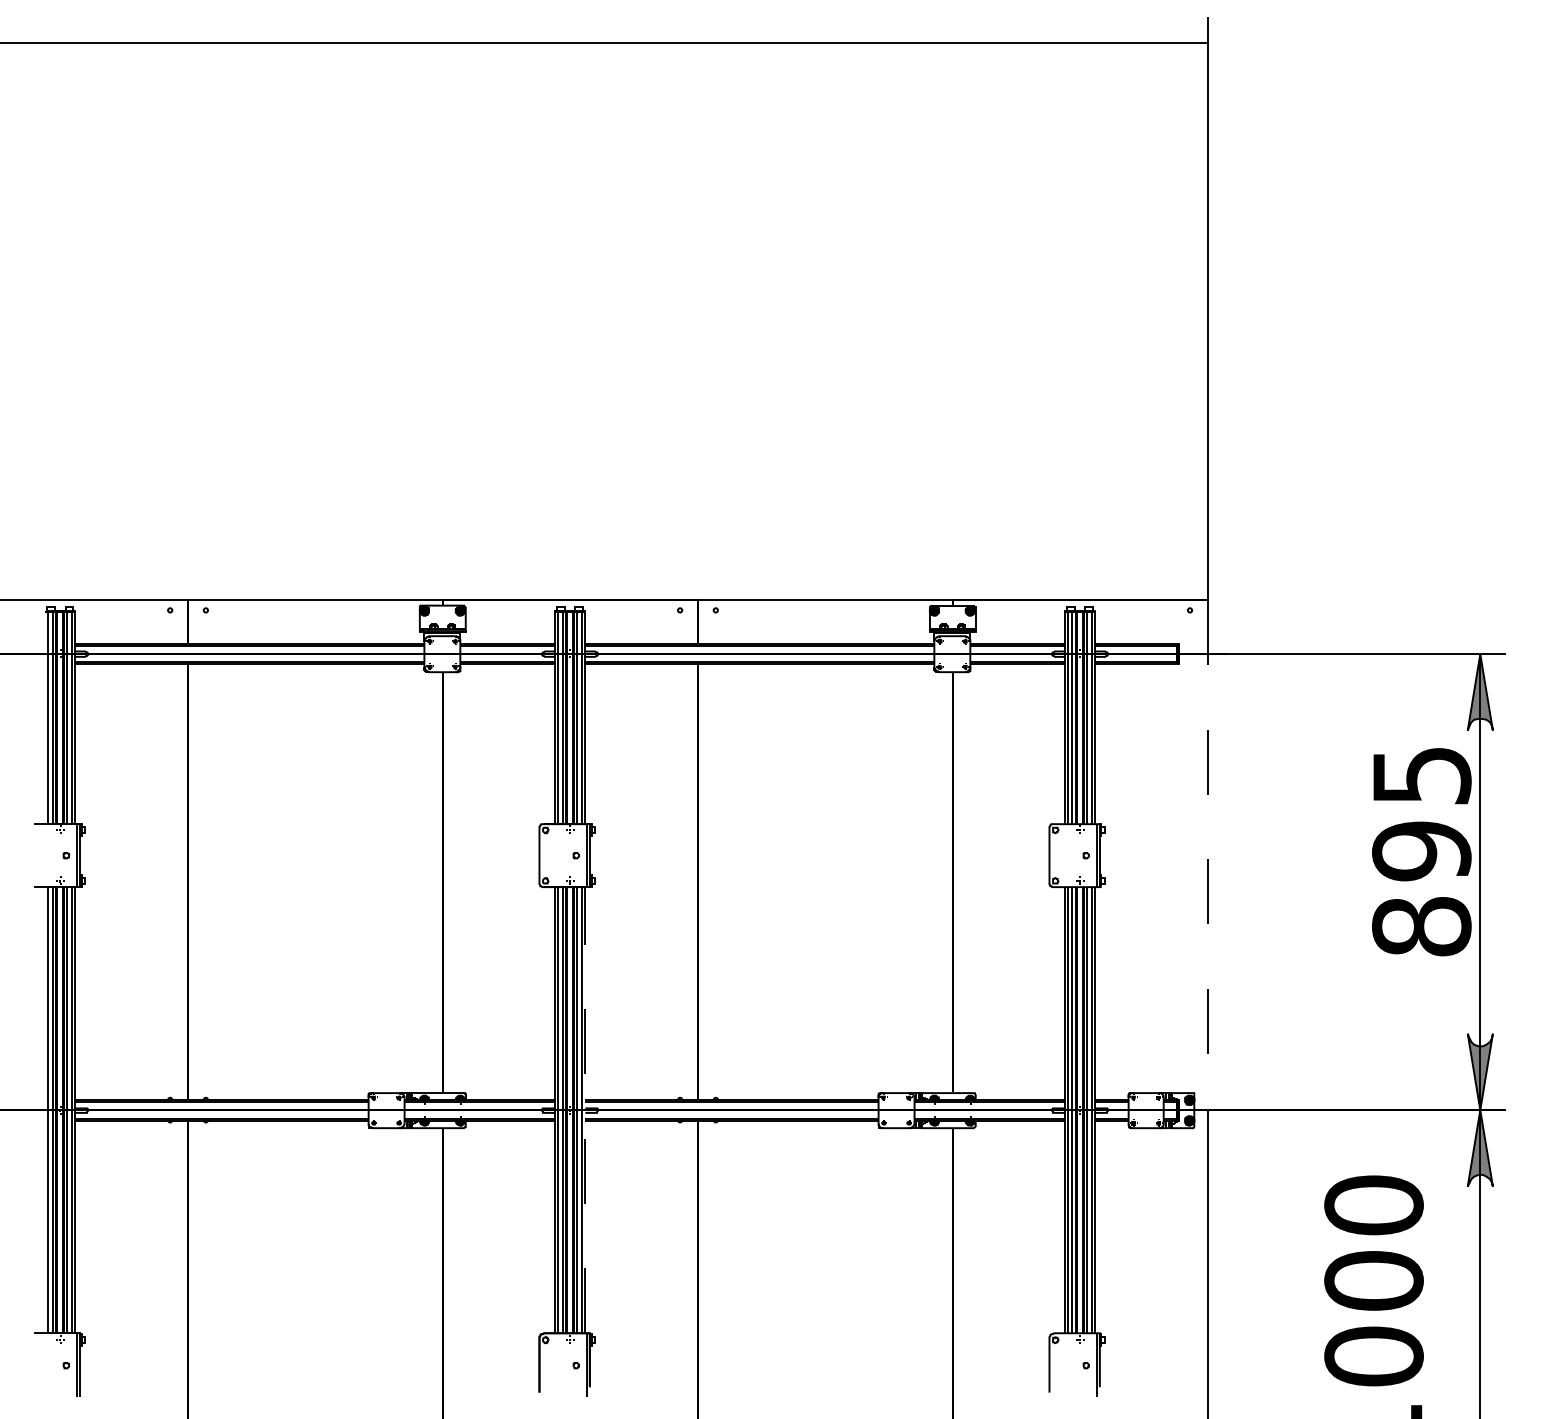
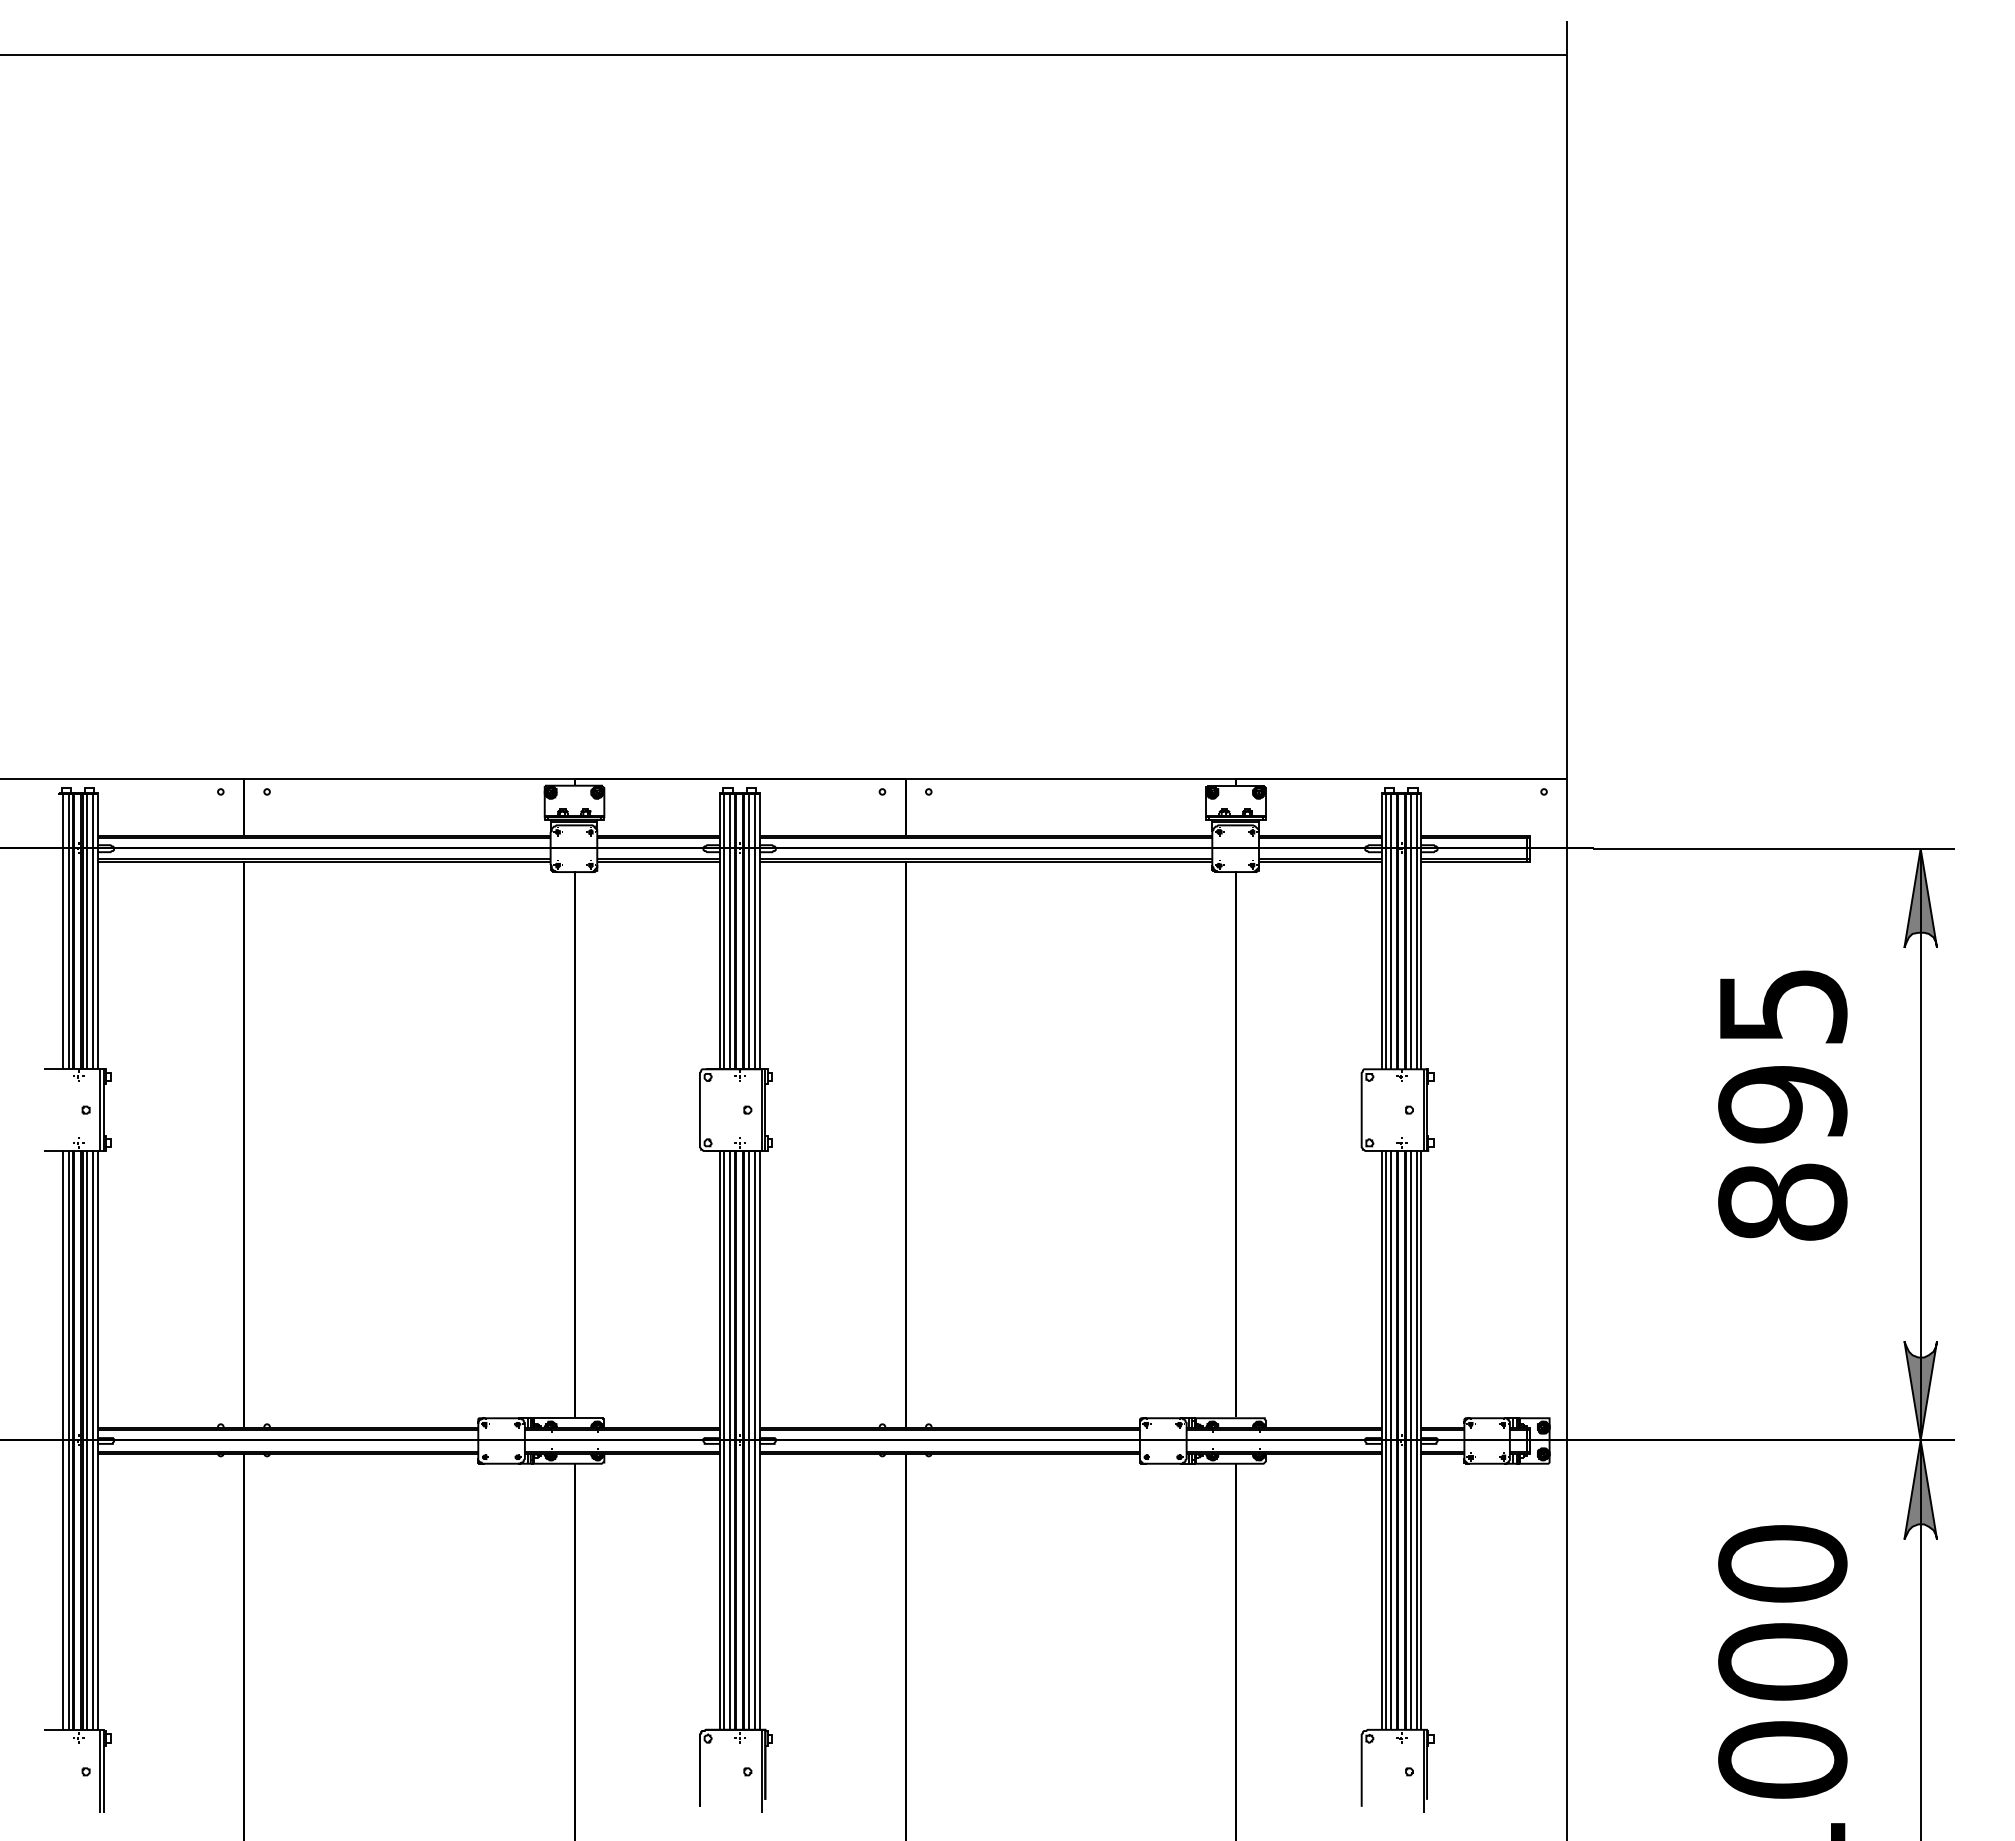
text: (1421, 852) -> (1782, 1105), moved
line: (1208, 855) -> (1567, 1109), dashed -> solid
line: (585, 1109) -> (759, 1439), dashed -> solid

